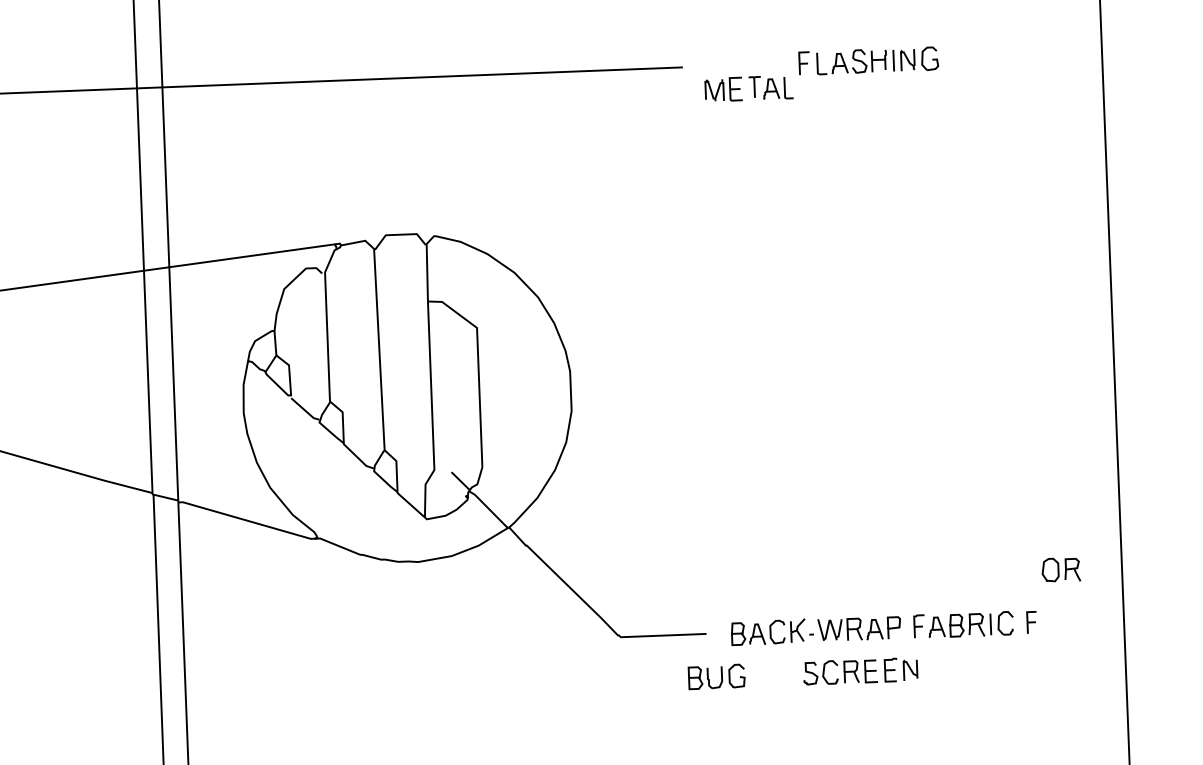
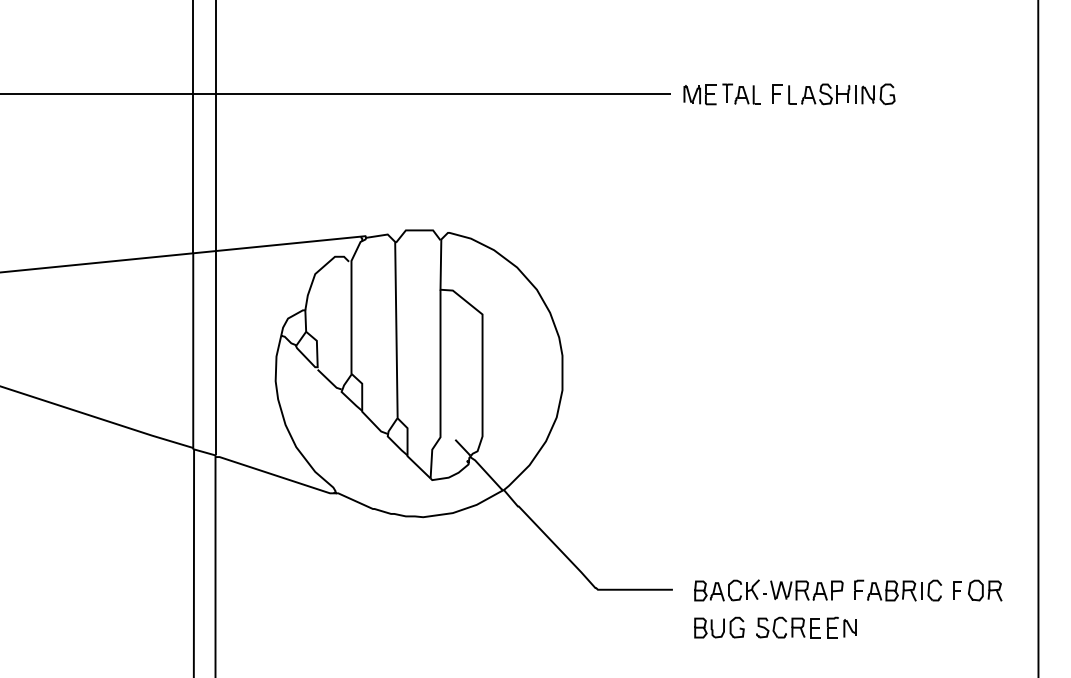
part: (747, 88) -> (721, 94), moved
part: (1061, 569) -> (985, 590), moved
part: (716, 676) -> (719, 627), moved

